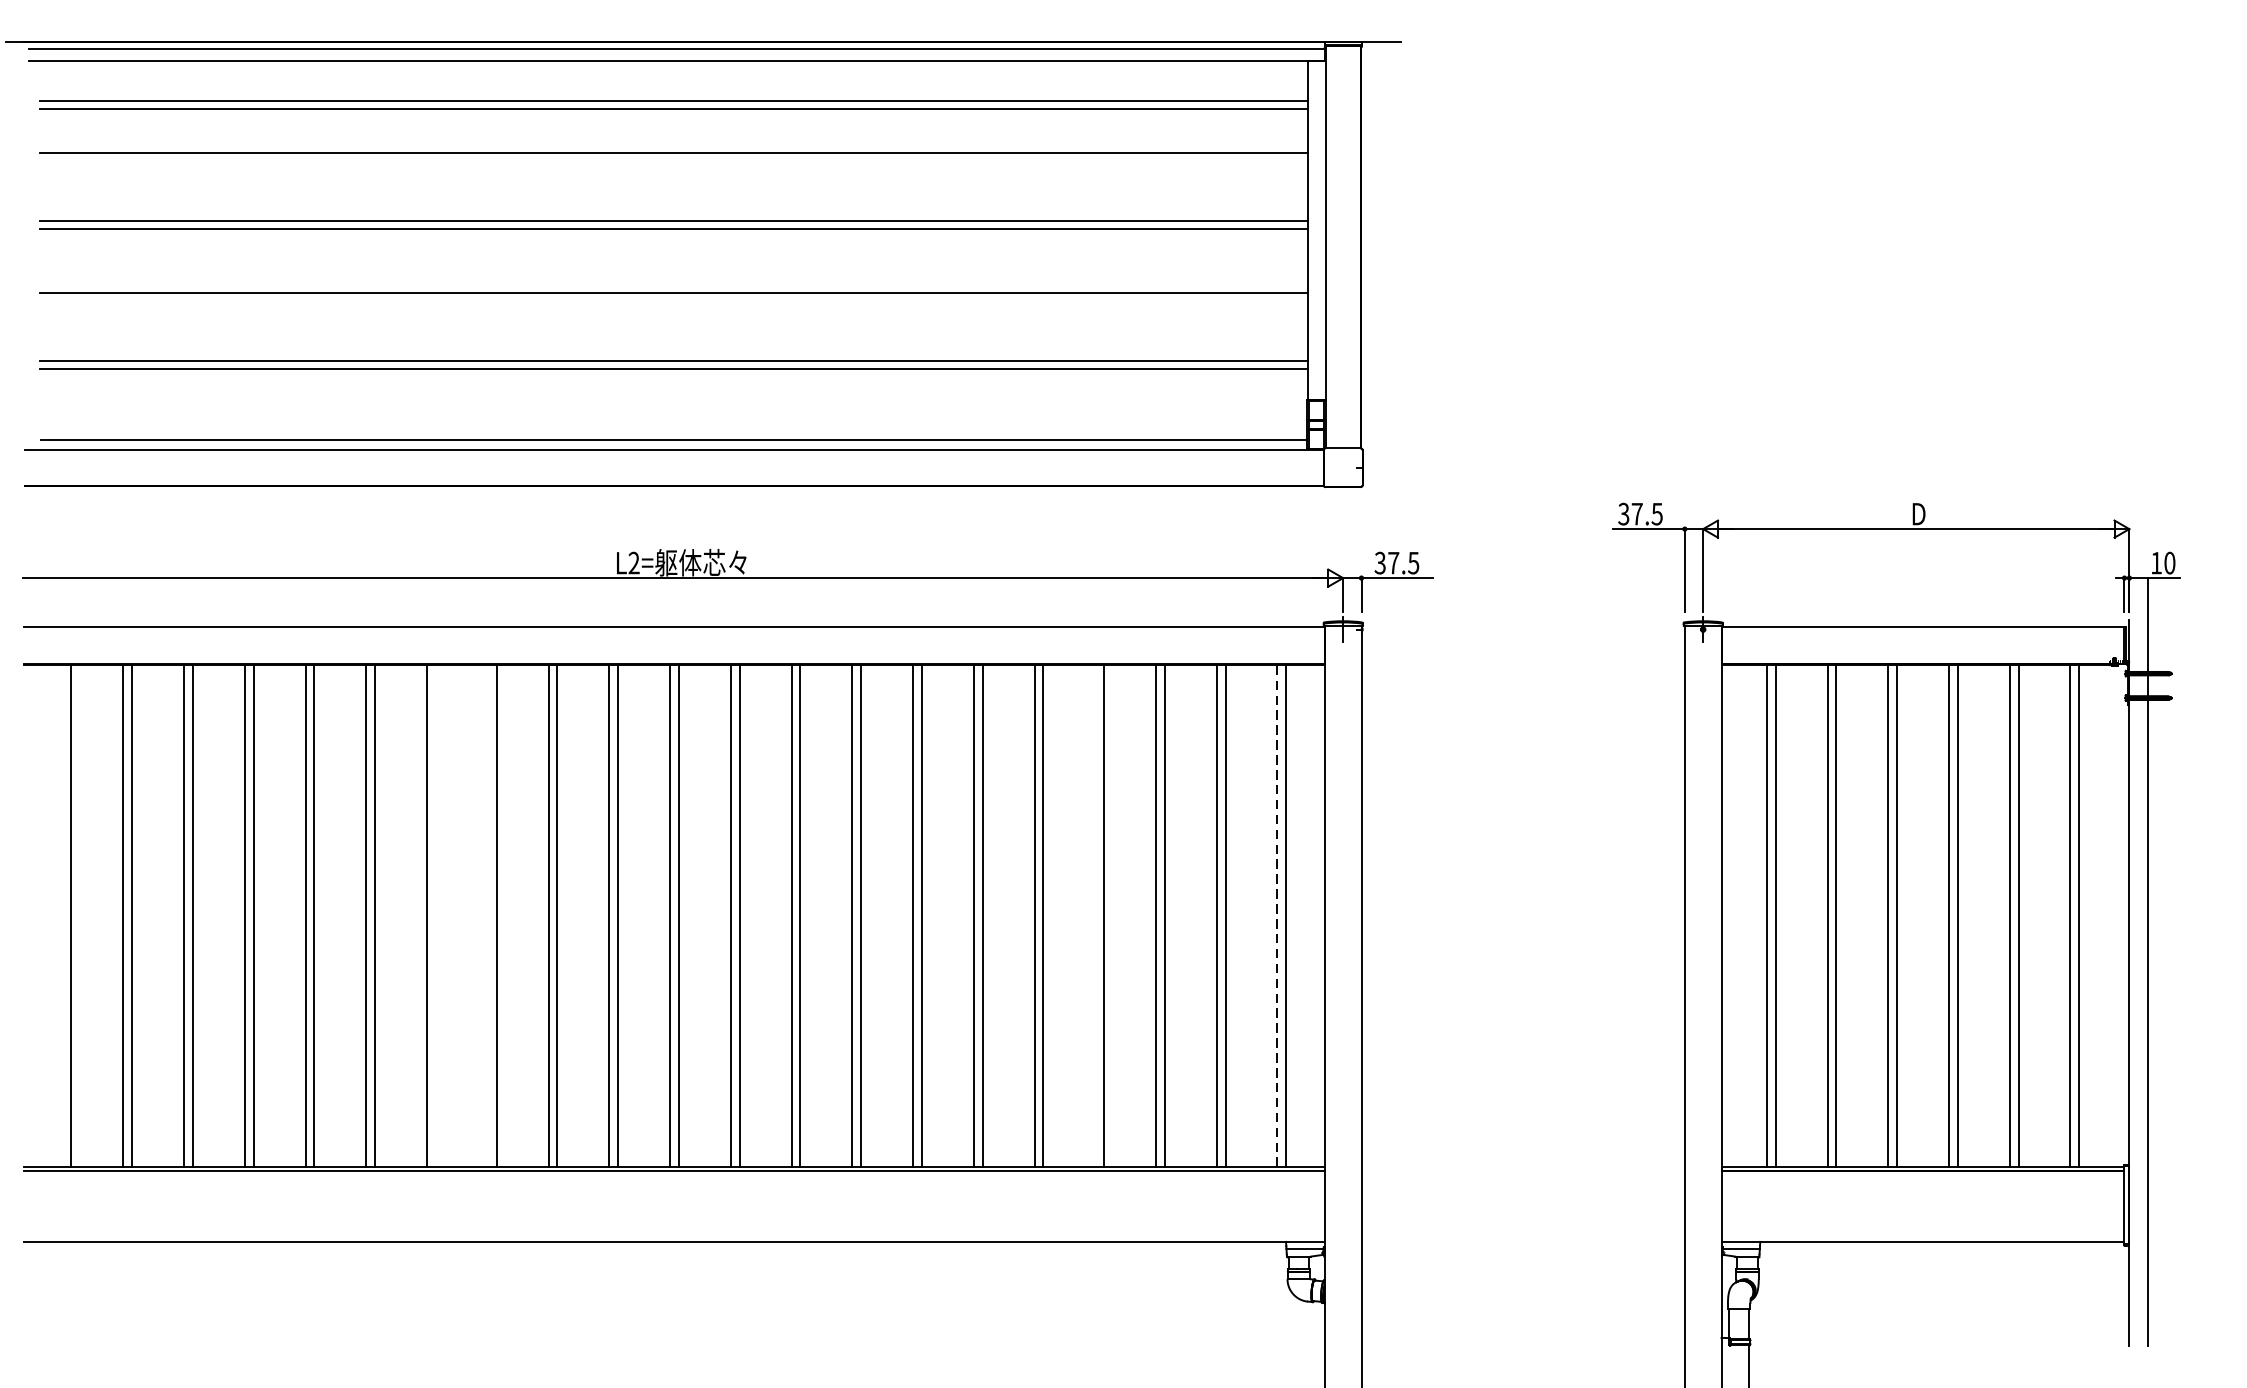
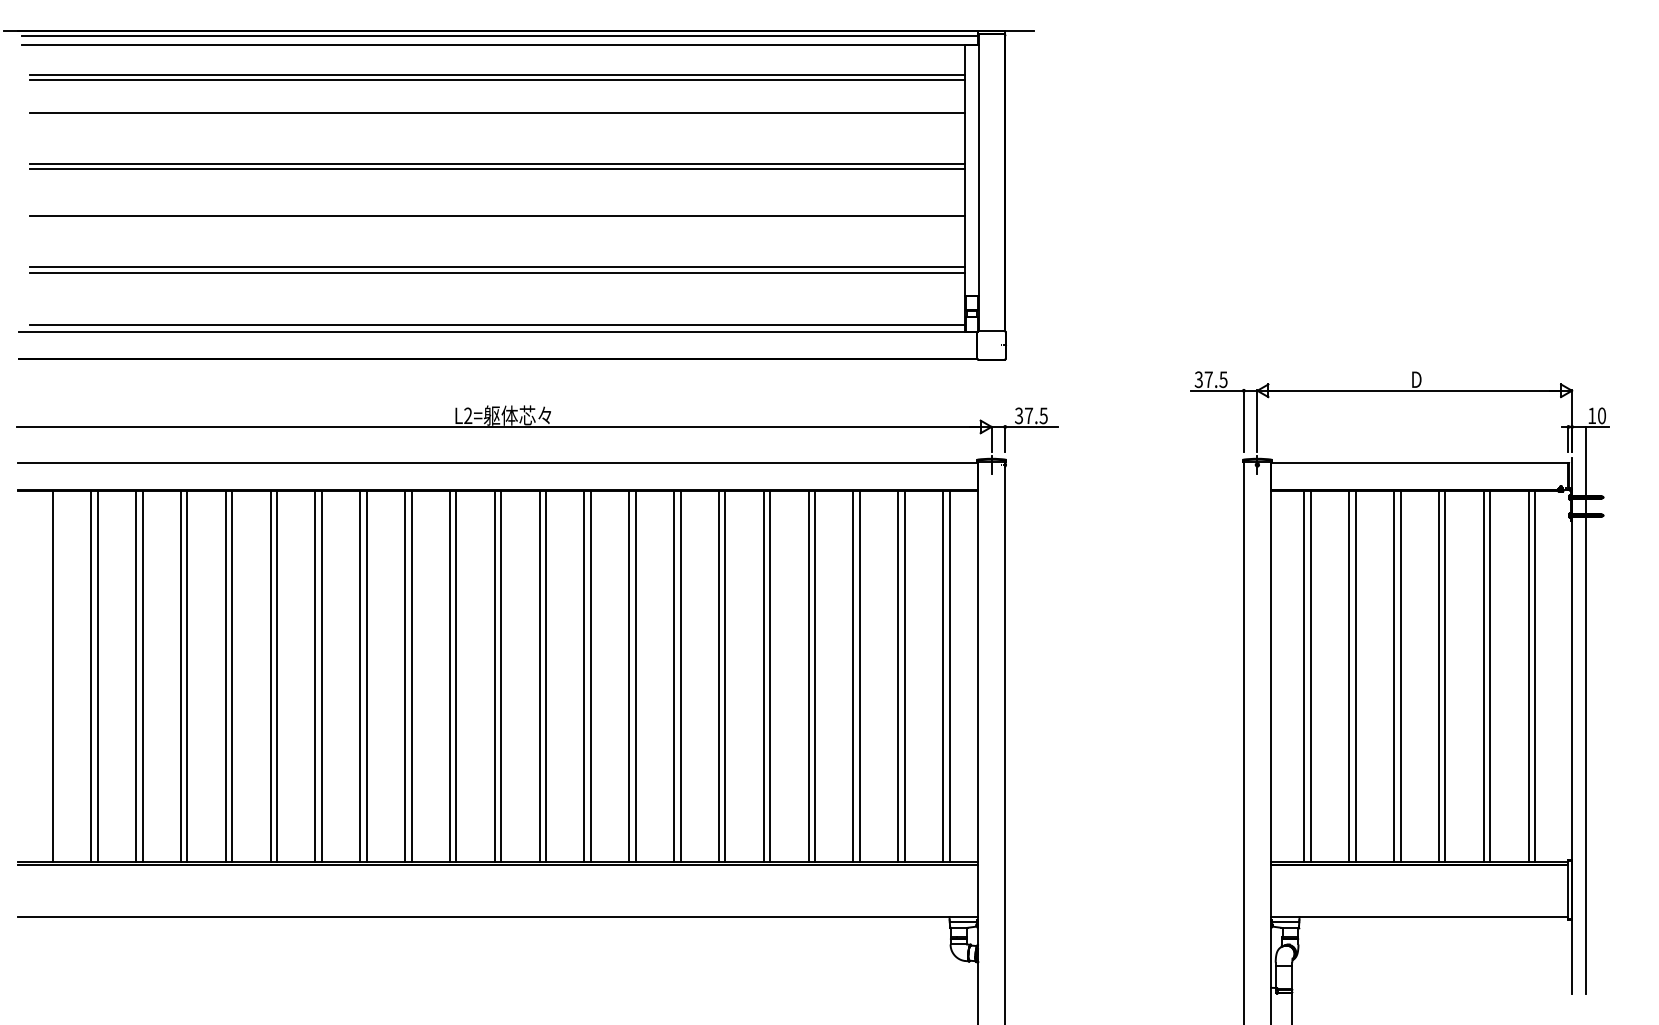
line: (1277, 914) -> (943, 675), dashed -> solid
line: (435, 916) -> (321, 676), added
line: (488, 916) -> (360, 676), added
line: (1095, 916) -> (808, 676), added

